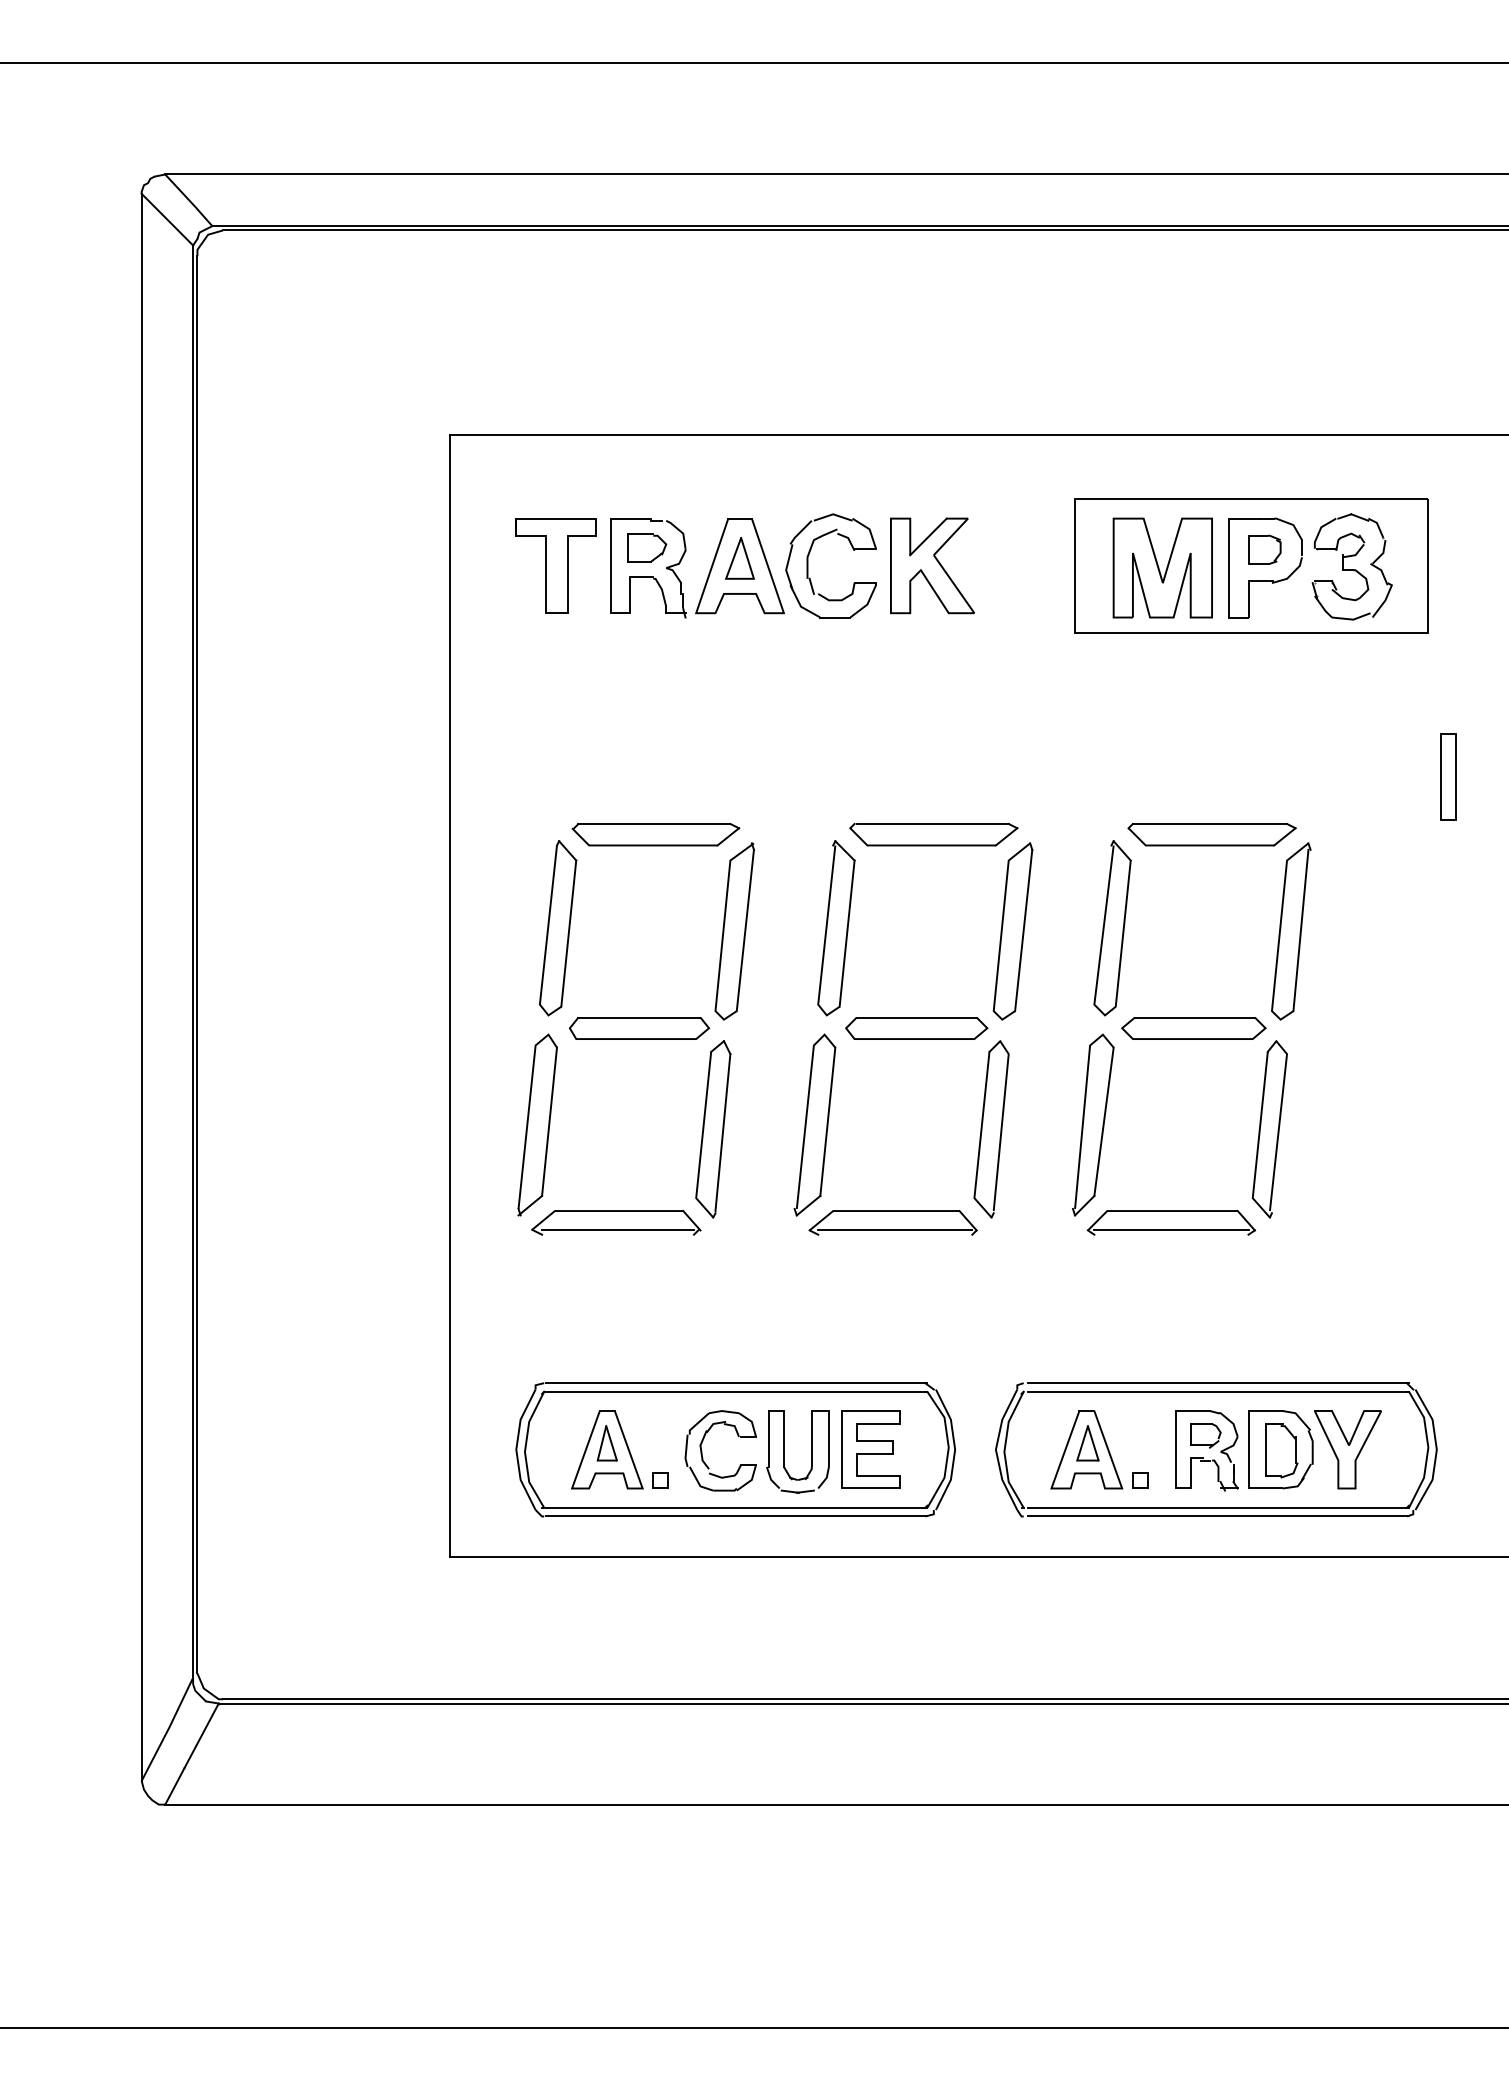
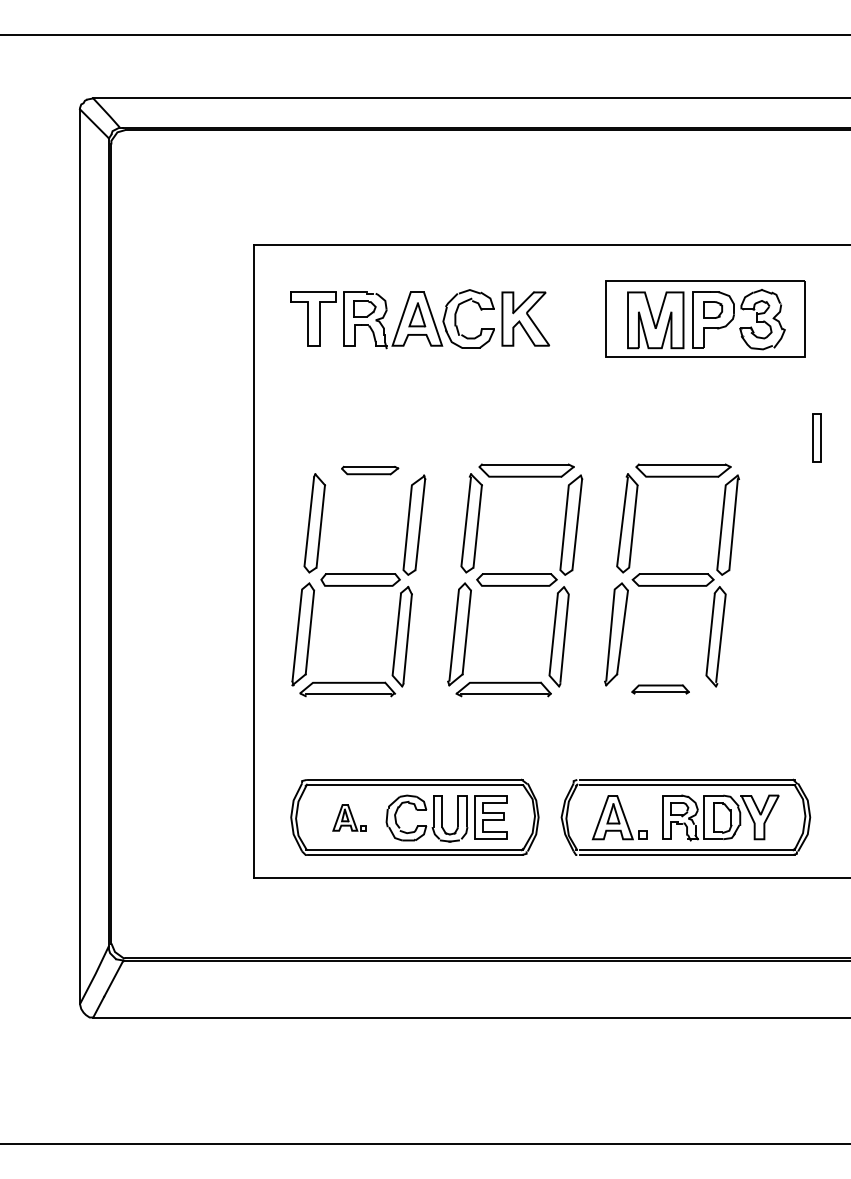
part: (655, 834) -> (369, 470), size x0.6
part: (1171, 1222) -> (660, 689), size x0.6
part: (619, 1449) -> (349, 817), size x0.6

